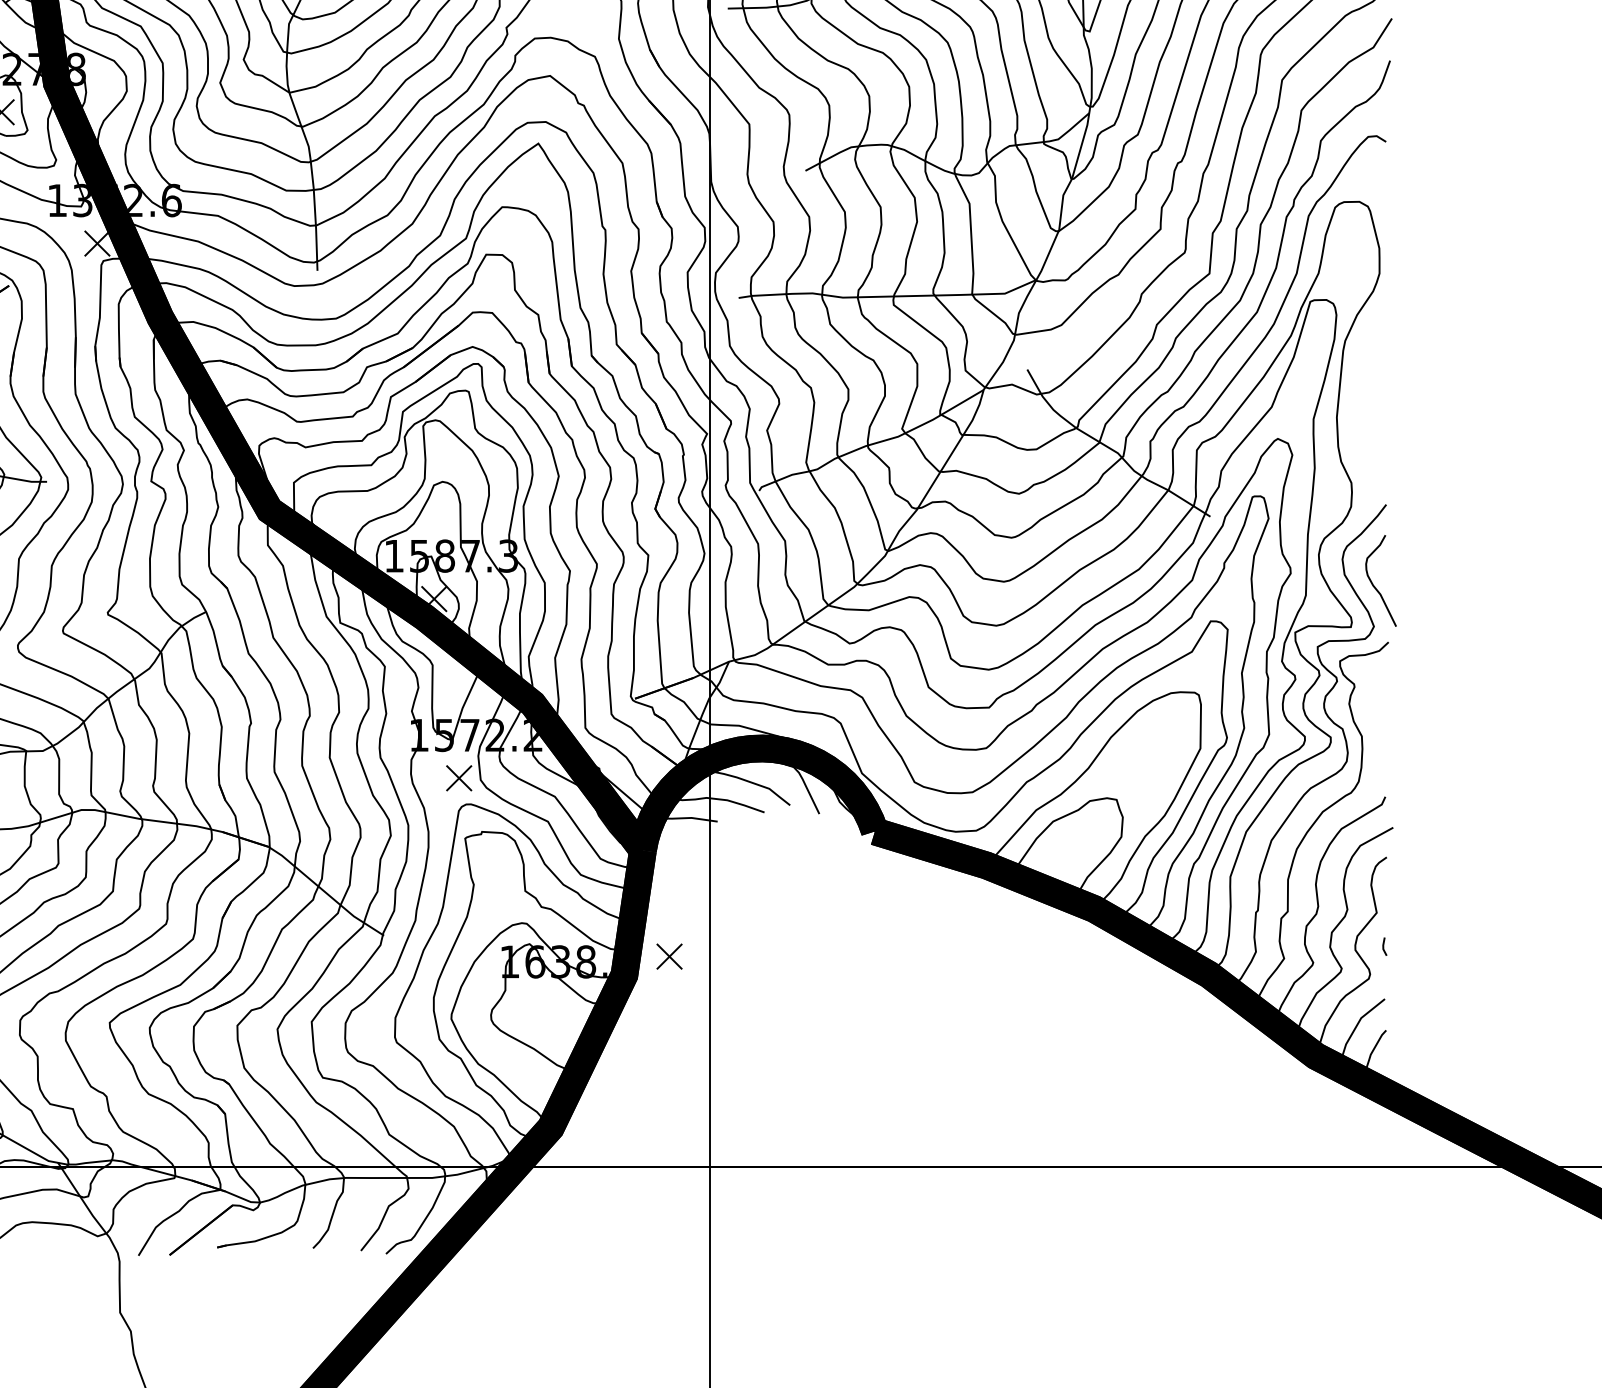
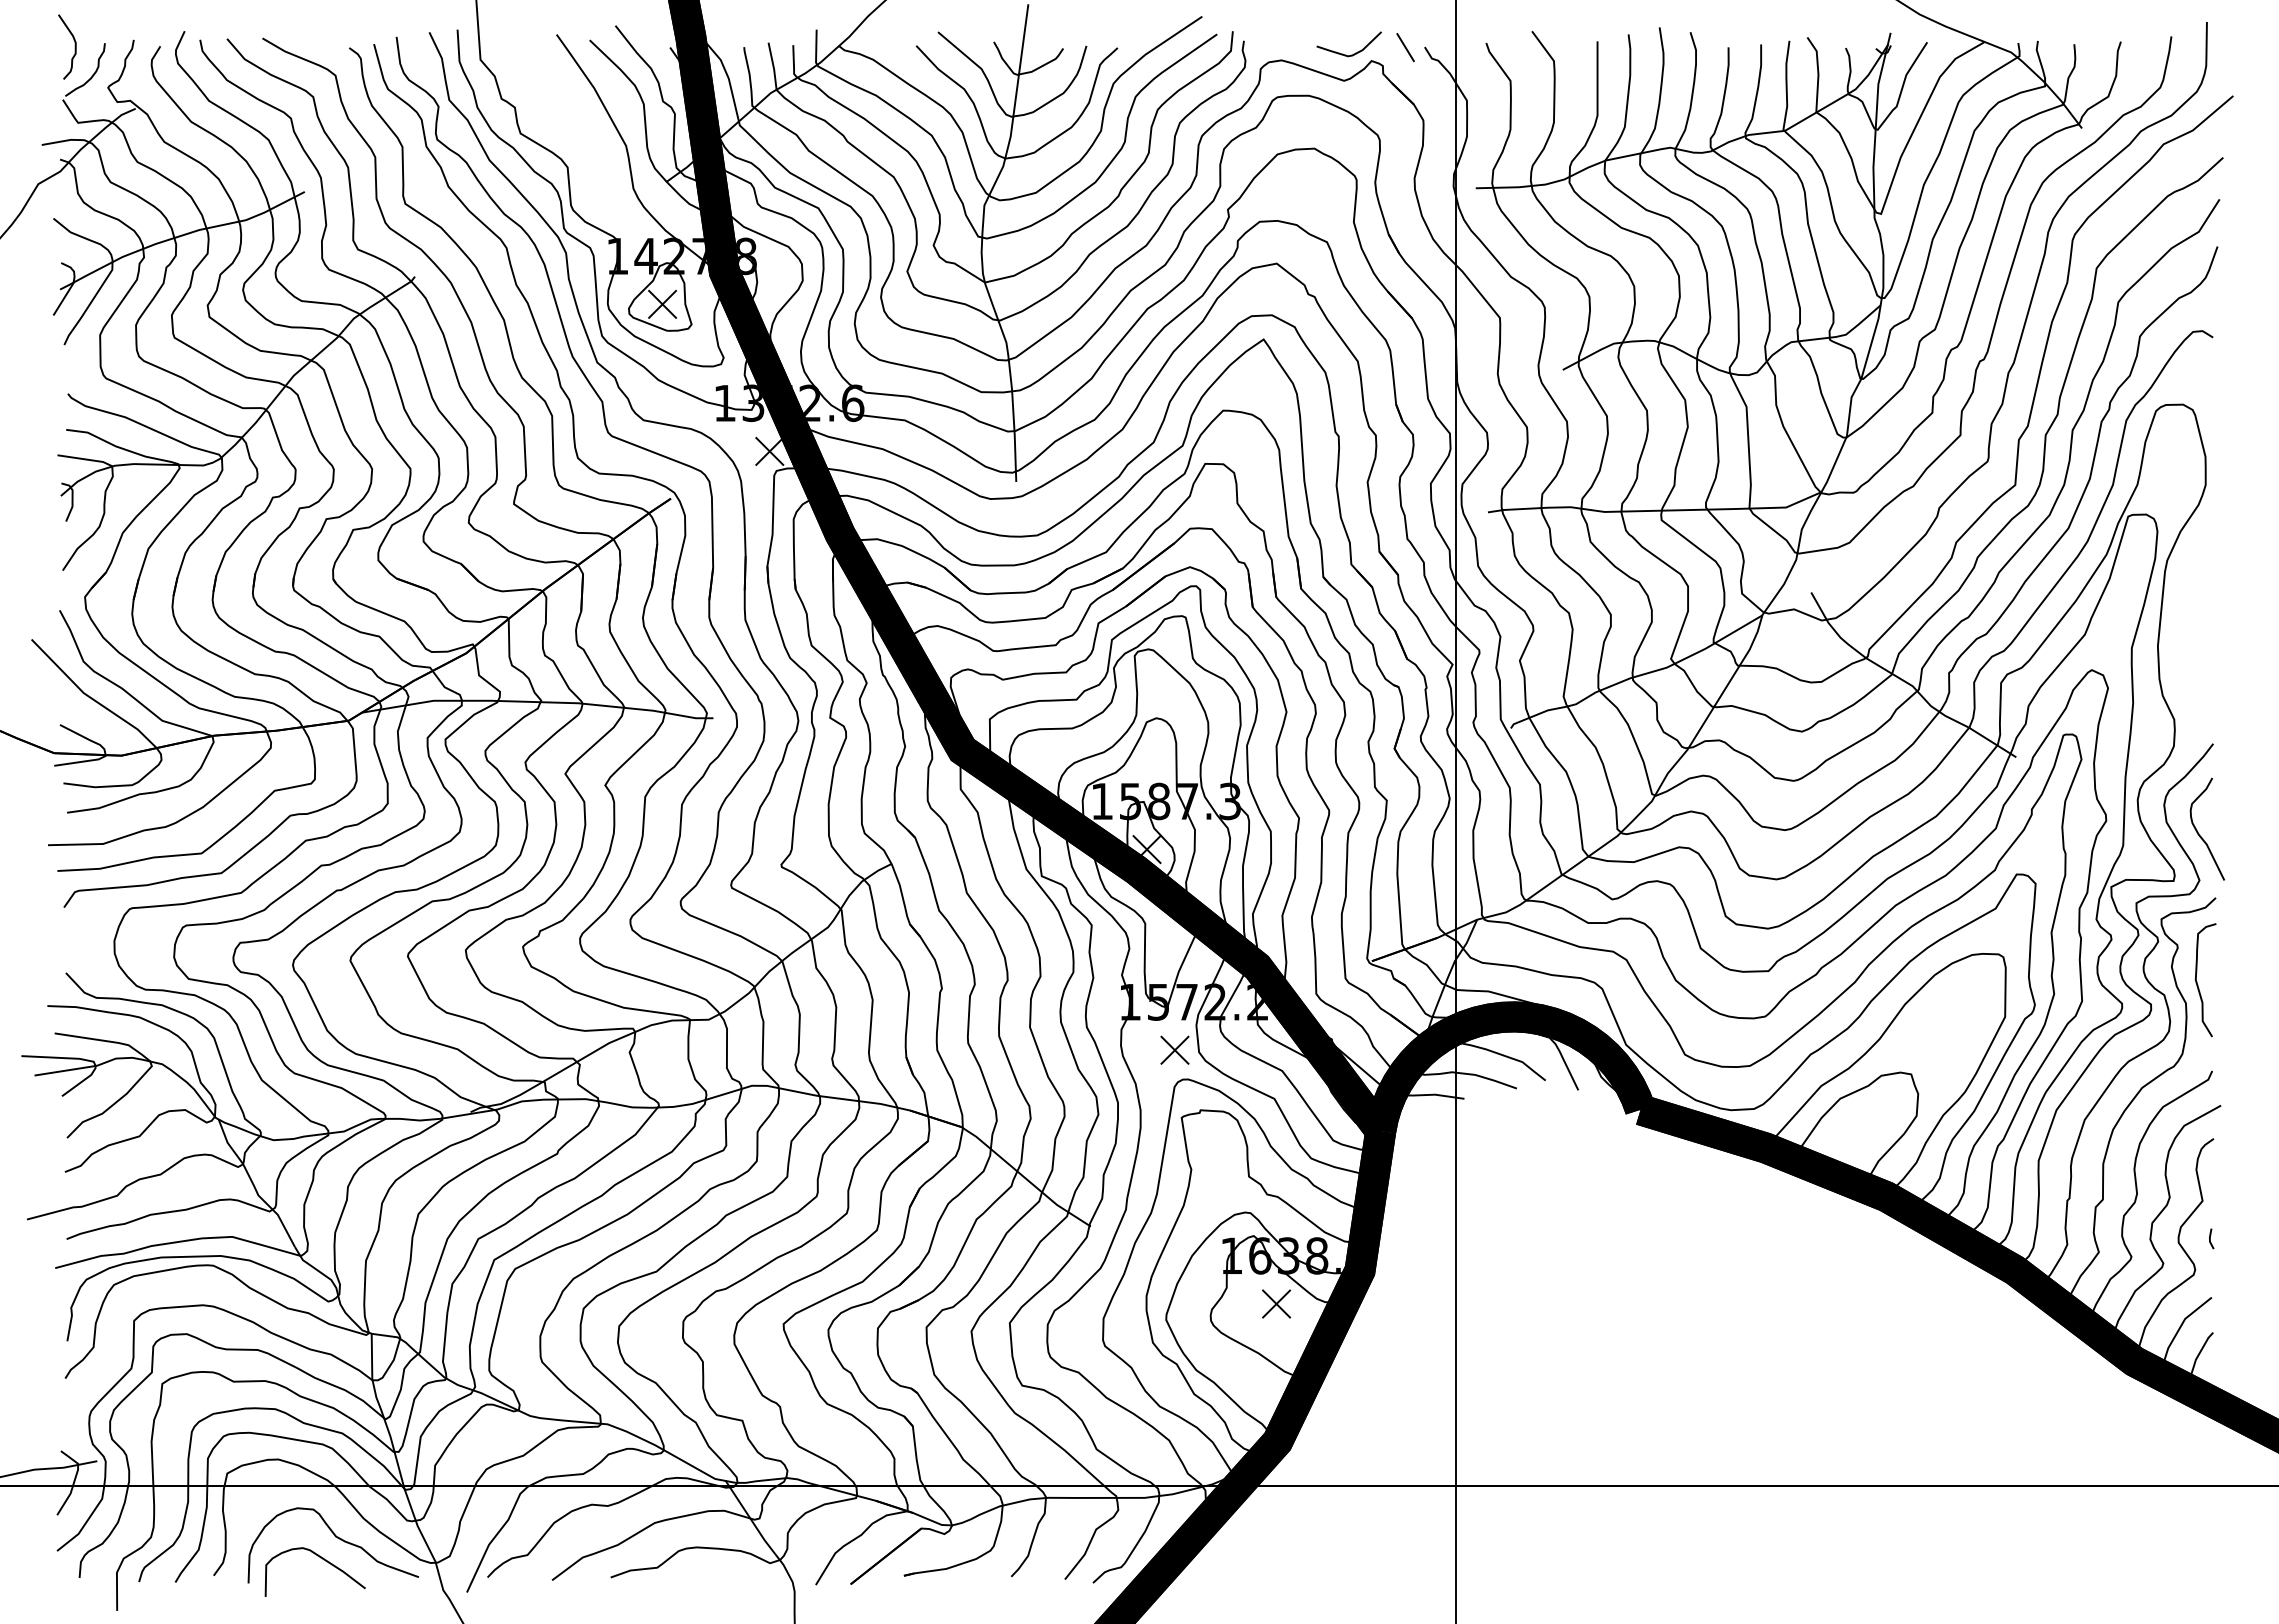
curve: (1372, 716) -> (2197, 981), added
part: (669, 956) -> (1276, 1303), moved

